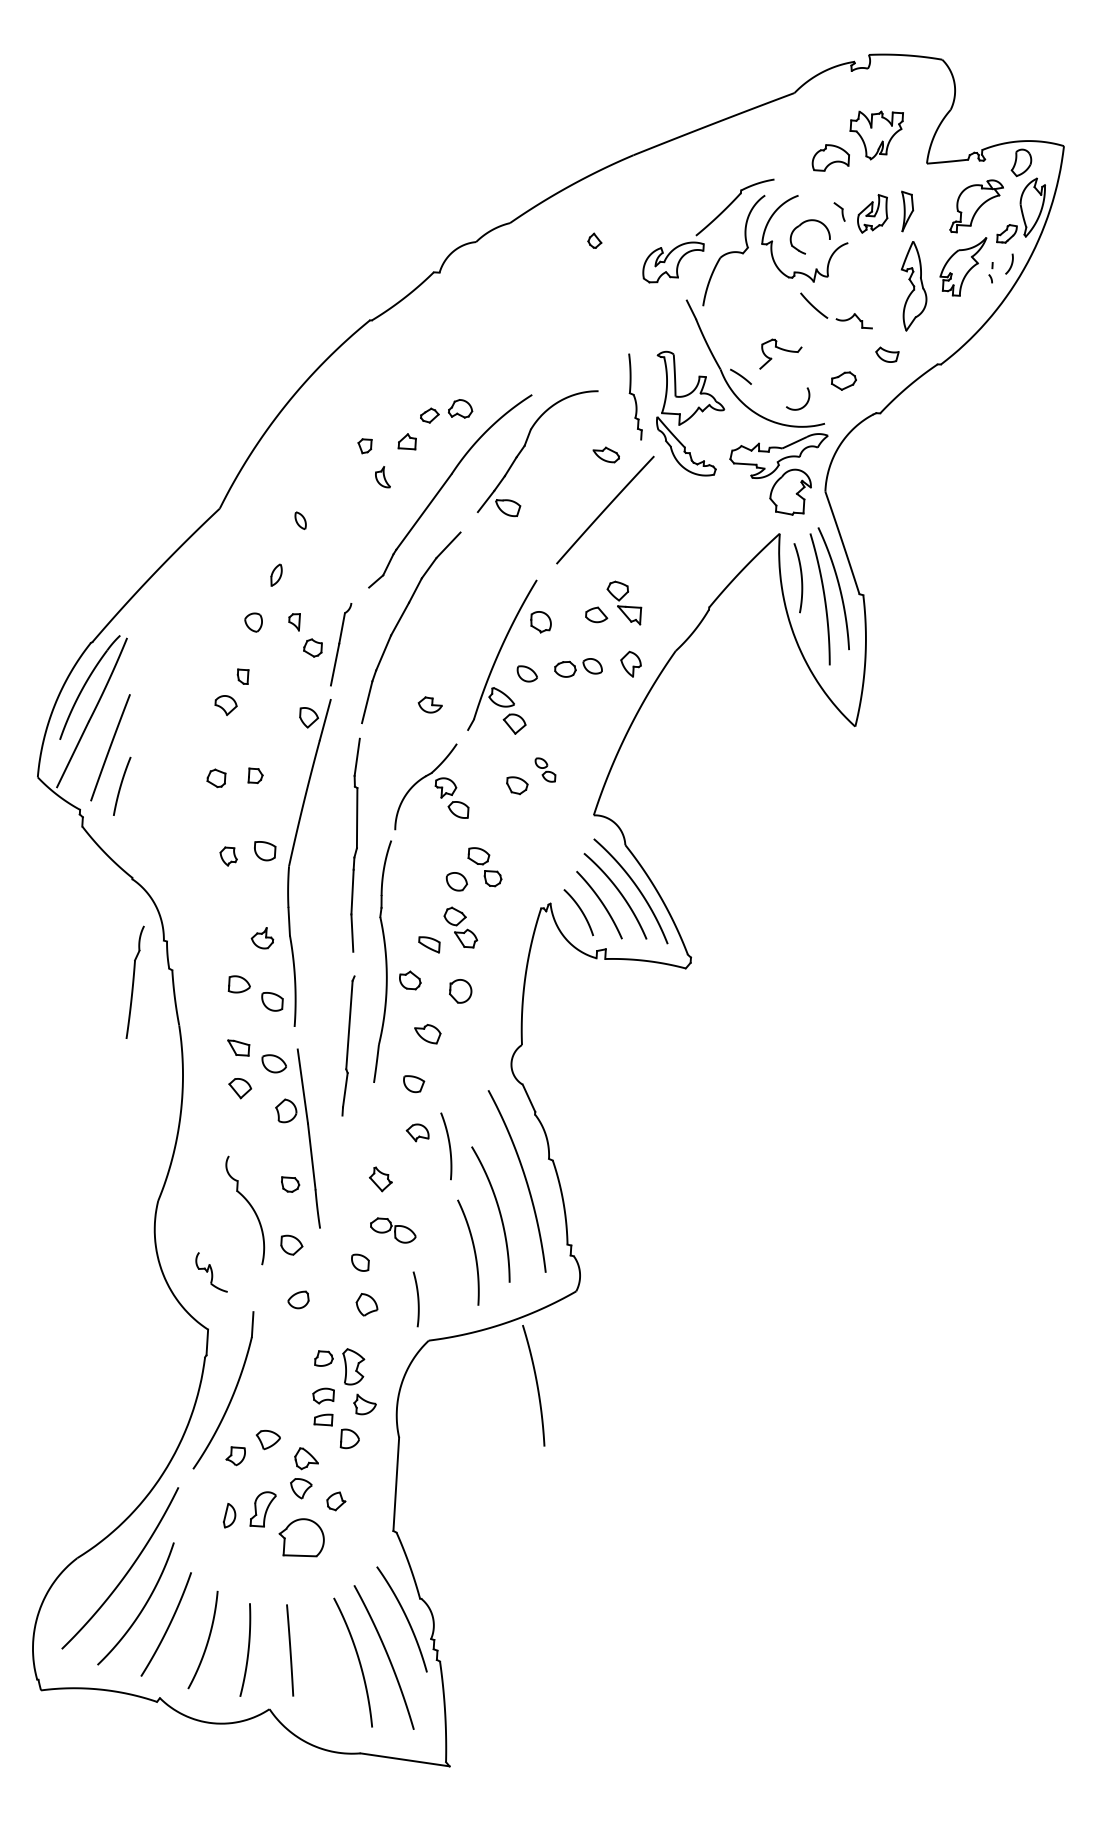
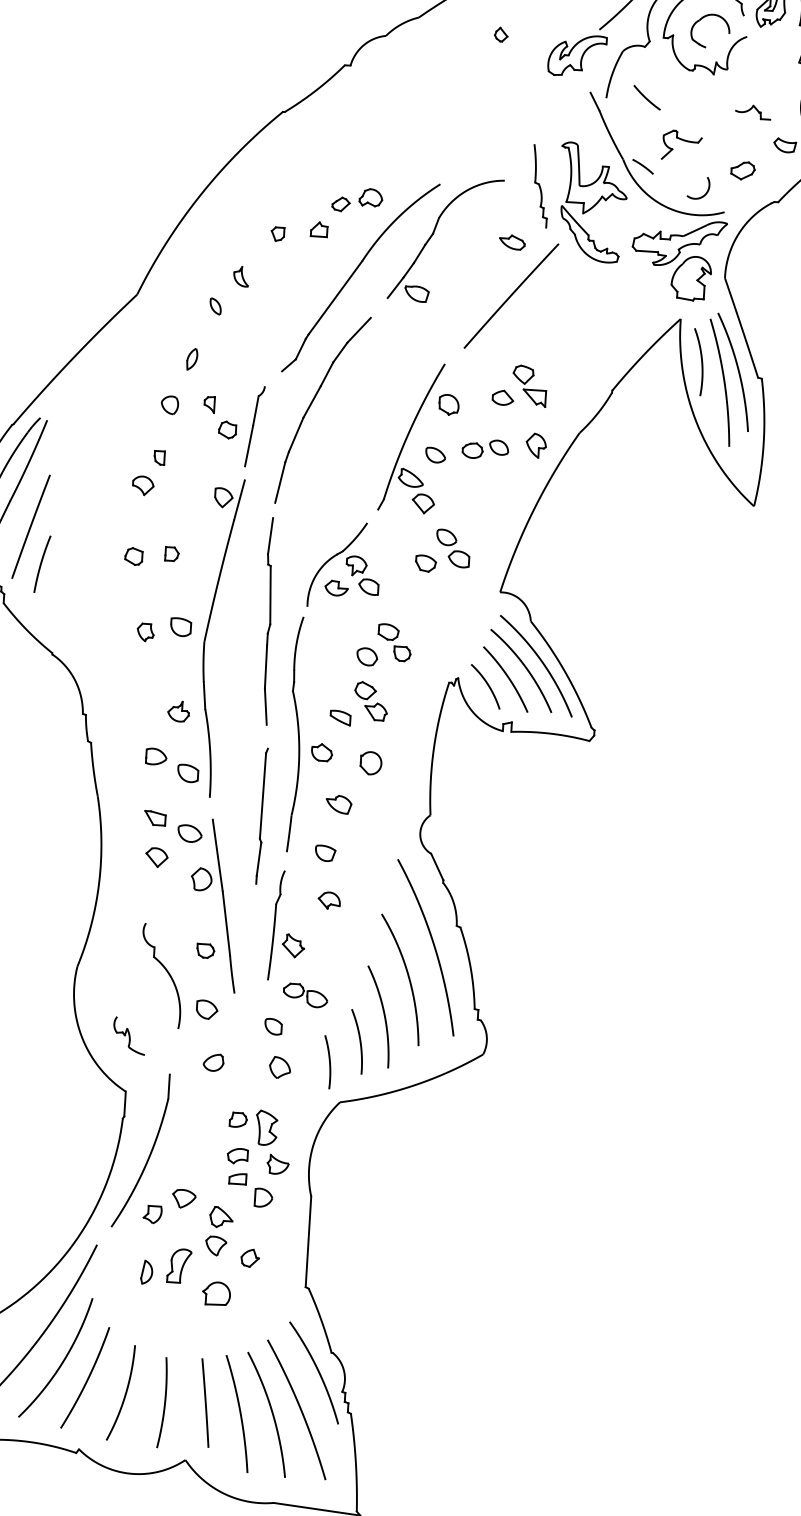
curve: (813, 305) -> (646, 97), moved
part: (382, 477) -> (240, 277), moved
part: (429, 704) -> (335, 587), moved
part: (545, 769) -> (453, 547), size x1.67
part: (134, 981) -> (275, 924), moved
curve: (448, 1145) -> (359, 1041), moved
curve: (536, 1385) -> (239, 1413), moved
part: (301, 1537) -> (216, 1293), size x0.62

